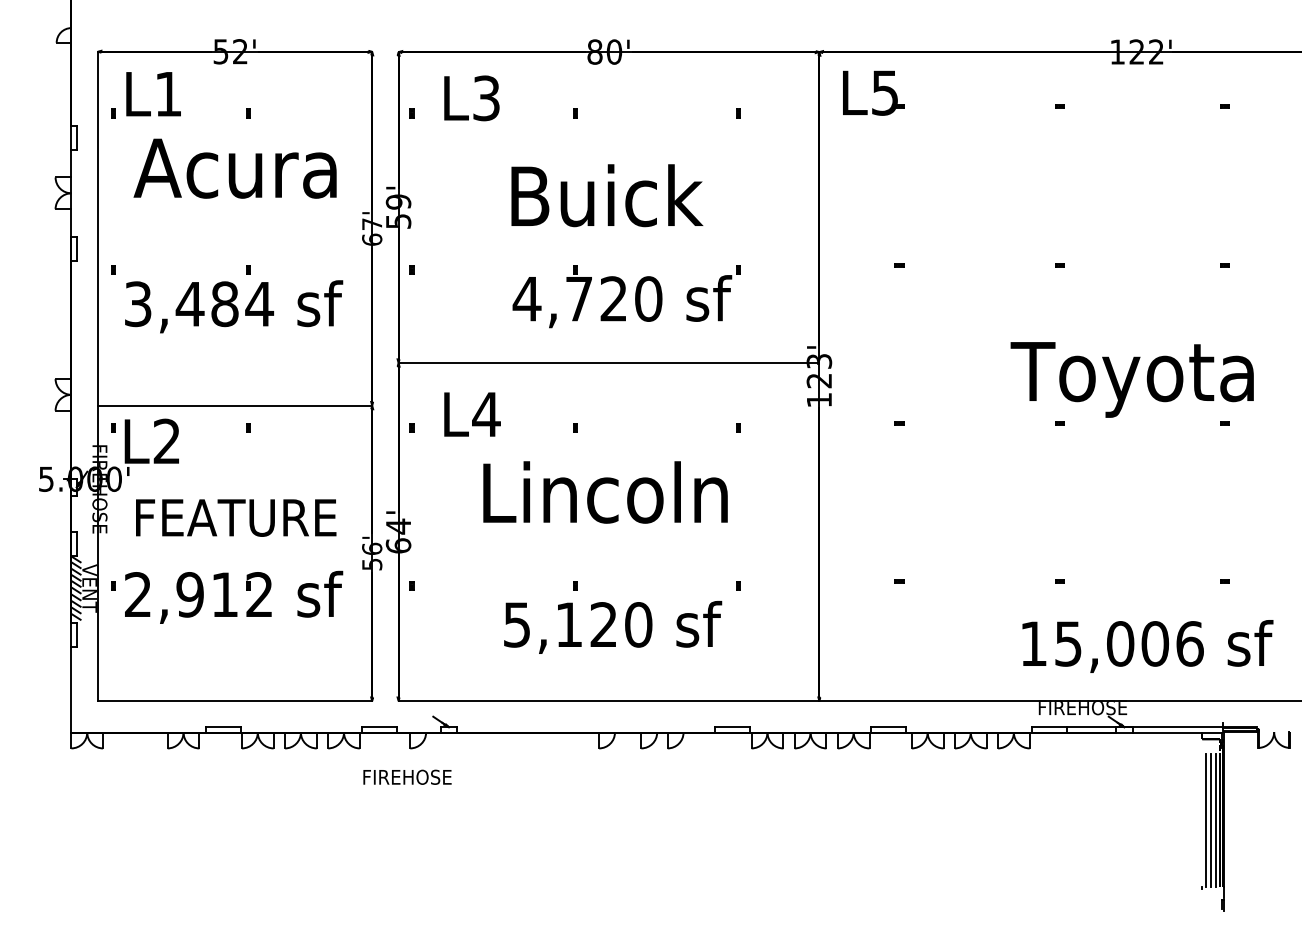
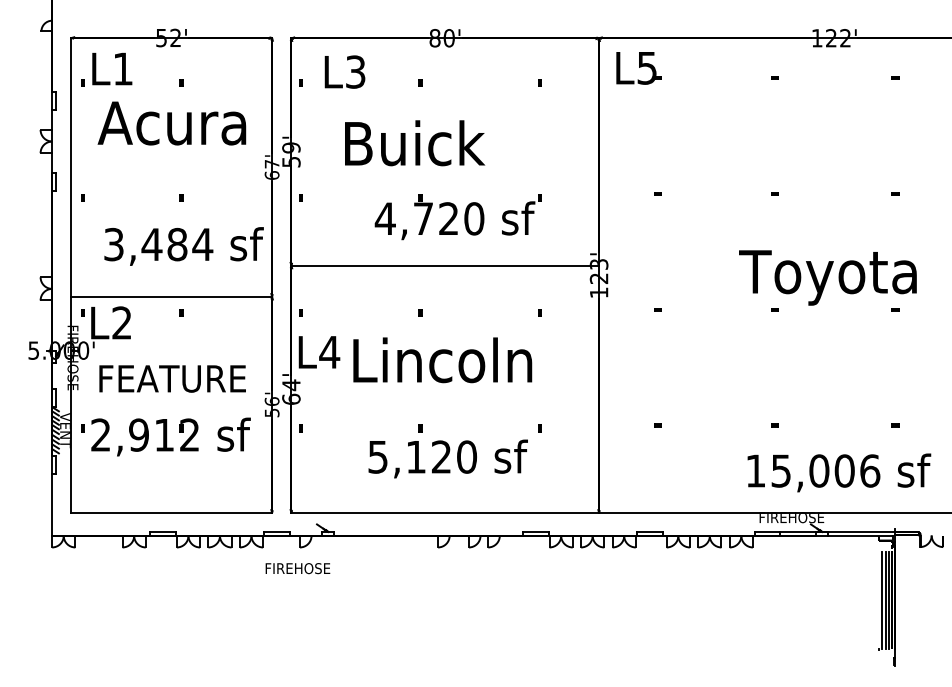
text: (607, 196) -> (415, 143), moved
text: (233, 306) -> (183, 246), moved
text: (472, 414) -> (319, 352), moved

